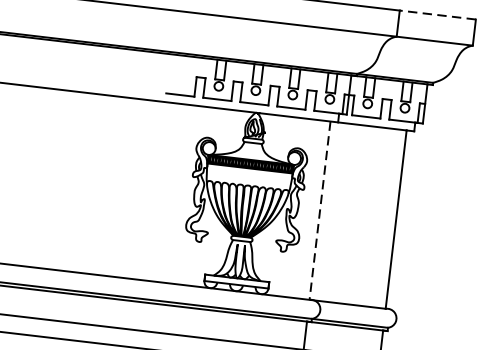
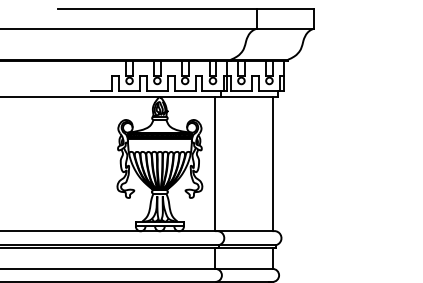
line: (437, 15) -> (285, 9), dashed -> solid
line: (320, 210) -> (215, 164), dashed -> solid

